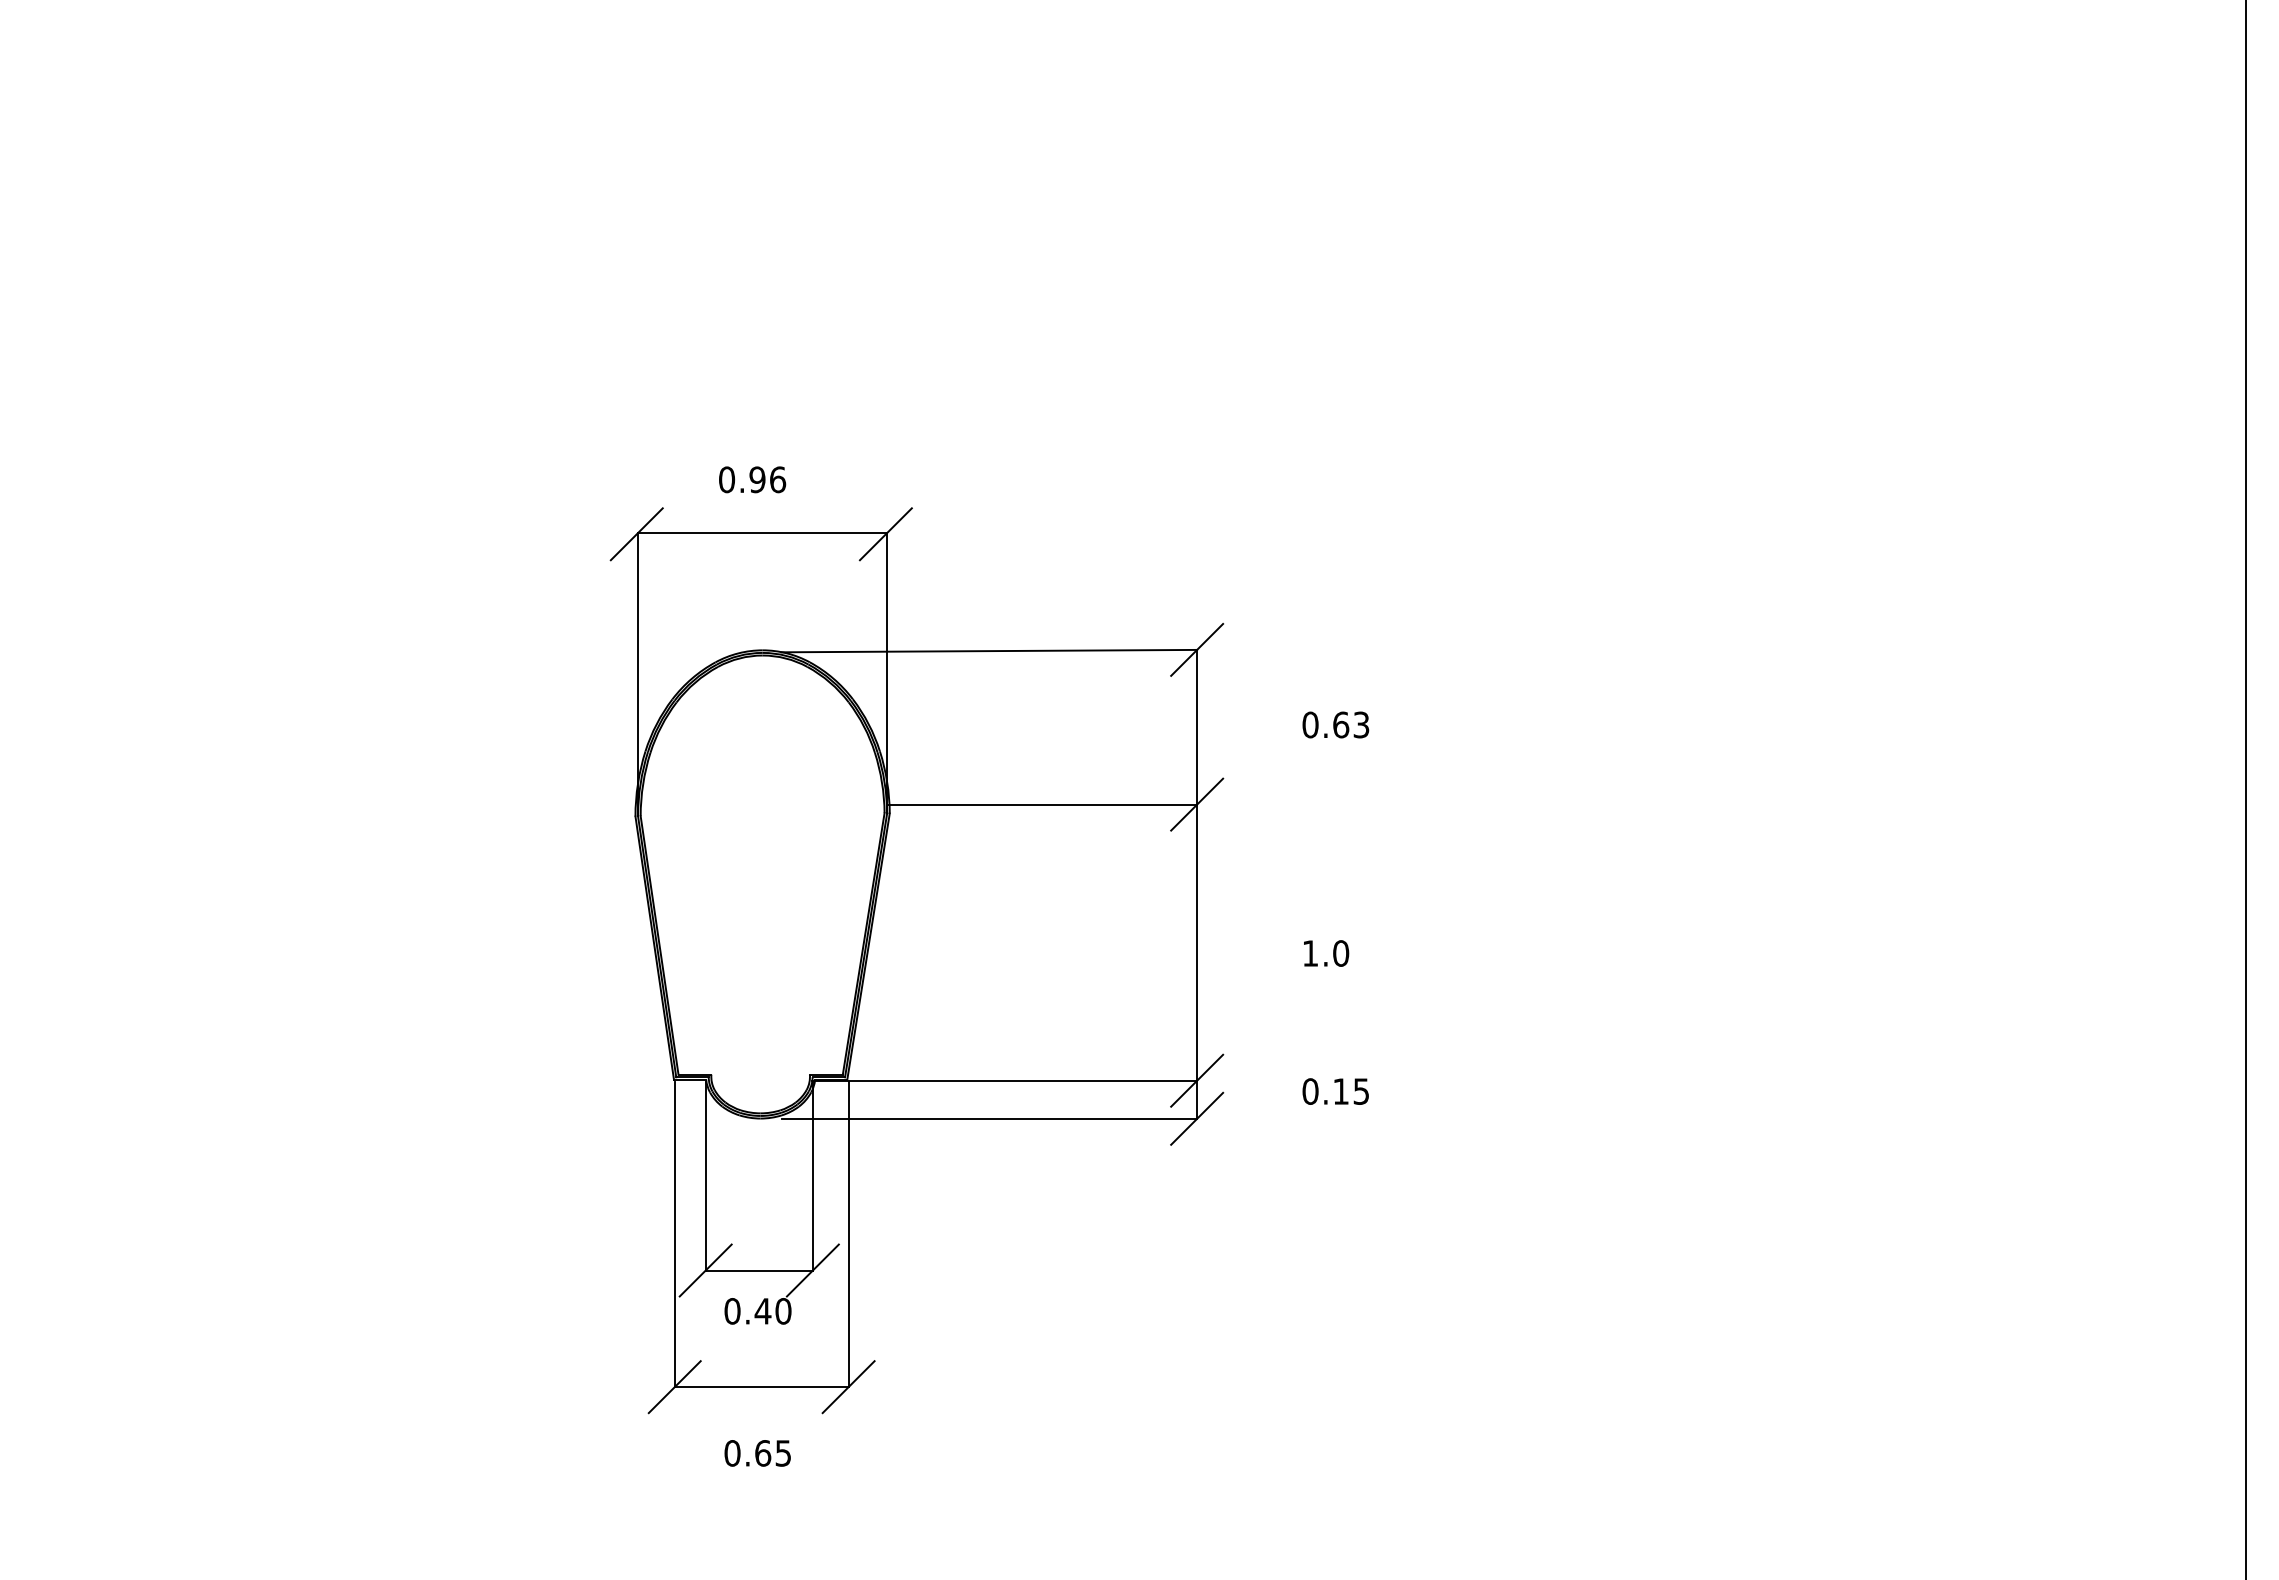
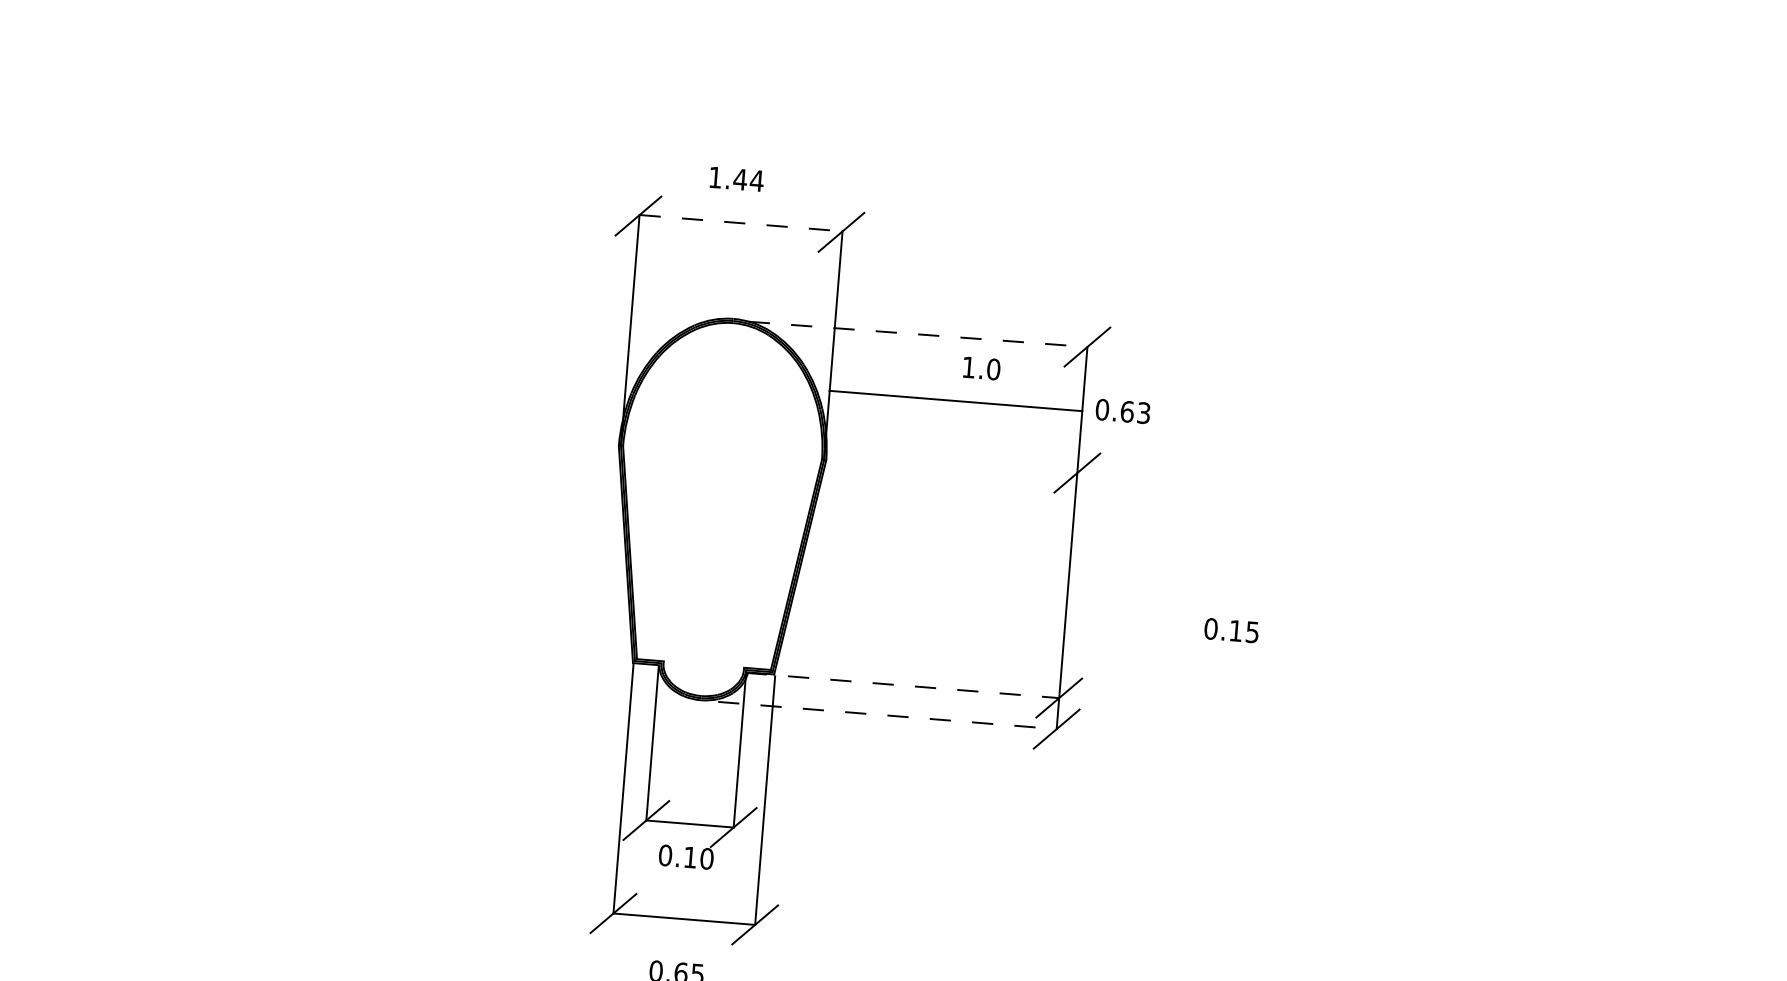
text: (752, 479) -> (736, 179), 0.96 -> 1.44
line: (762, 532) -> (740, 222), solid -> dashed
line: (989, 651) -> (918, 334), solid -> dashed
text: (1335, 724) -> (1122, 411), moved
line: (1041, 804) -> (955, 400), moved
text: (1326, 953) -> (981, 368), moved
line: (1005, 1080) -> (903, 685), solid -> dashed
text: (1335, 1091) -> (1231, 630), moved
line: (989, 1118) -> (887, 715), solid -> dashed
text: (762, 1311) -> (689, 857), 0.40 -> 0.10

